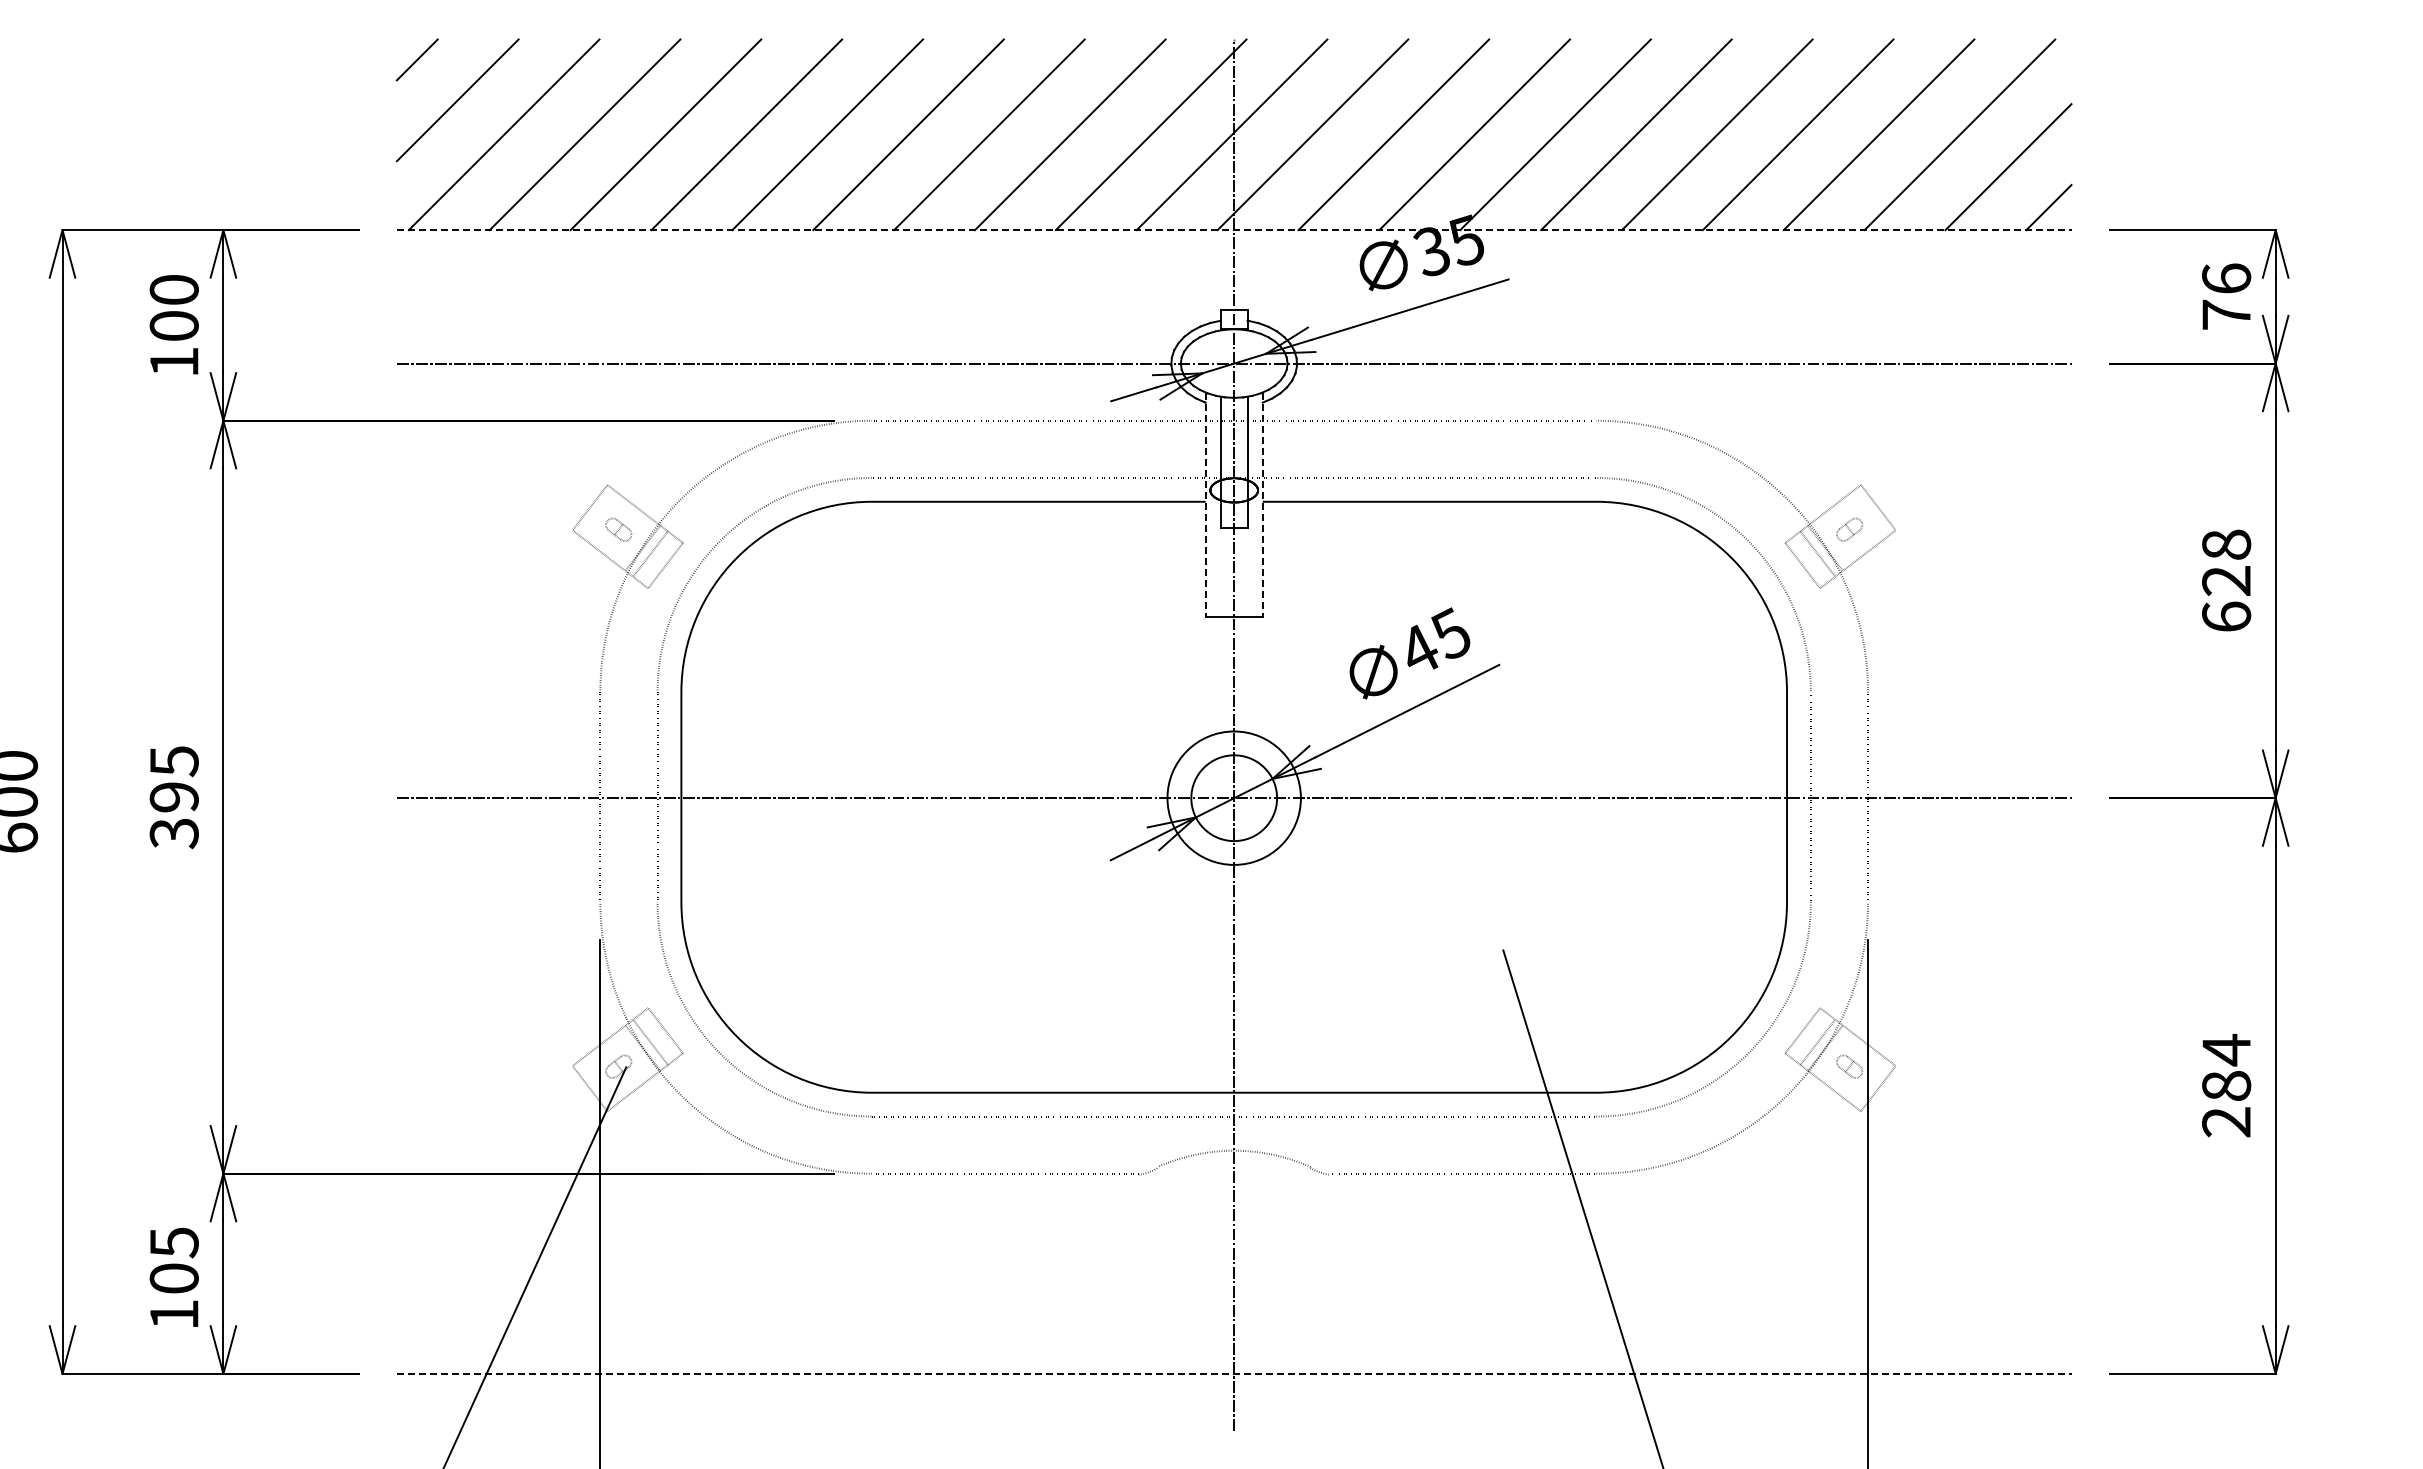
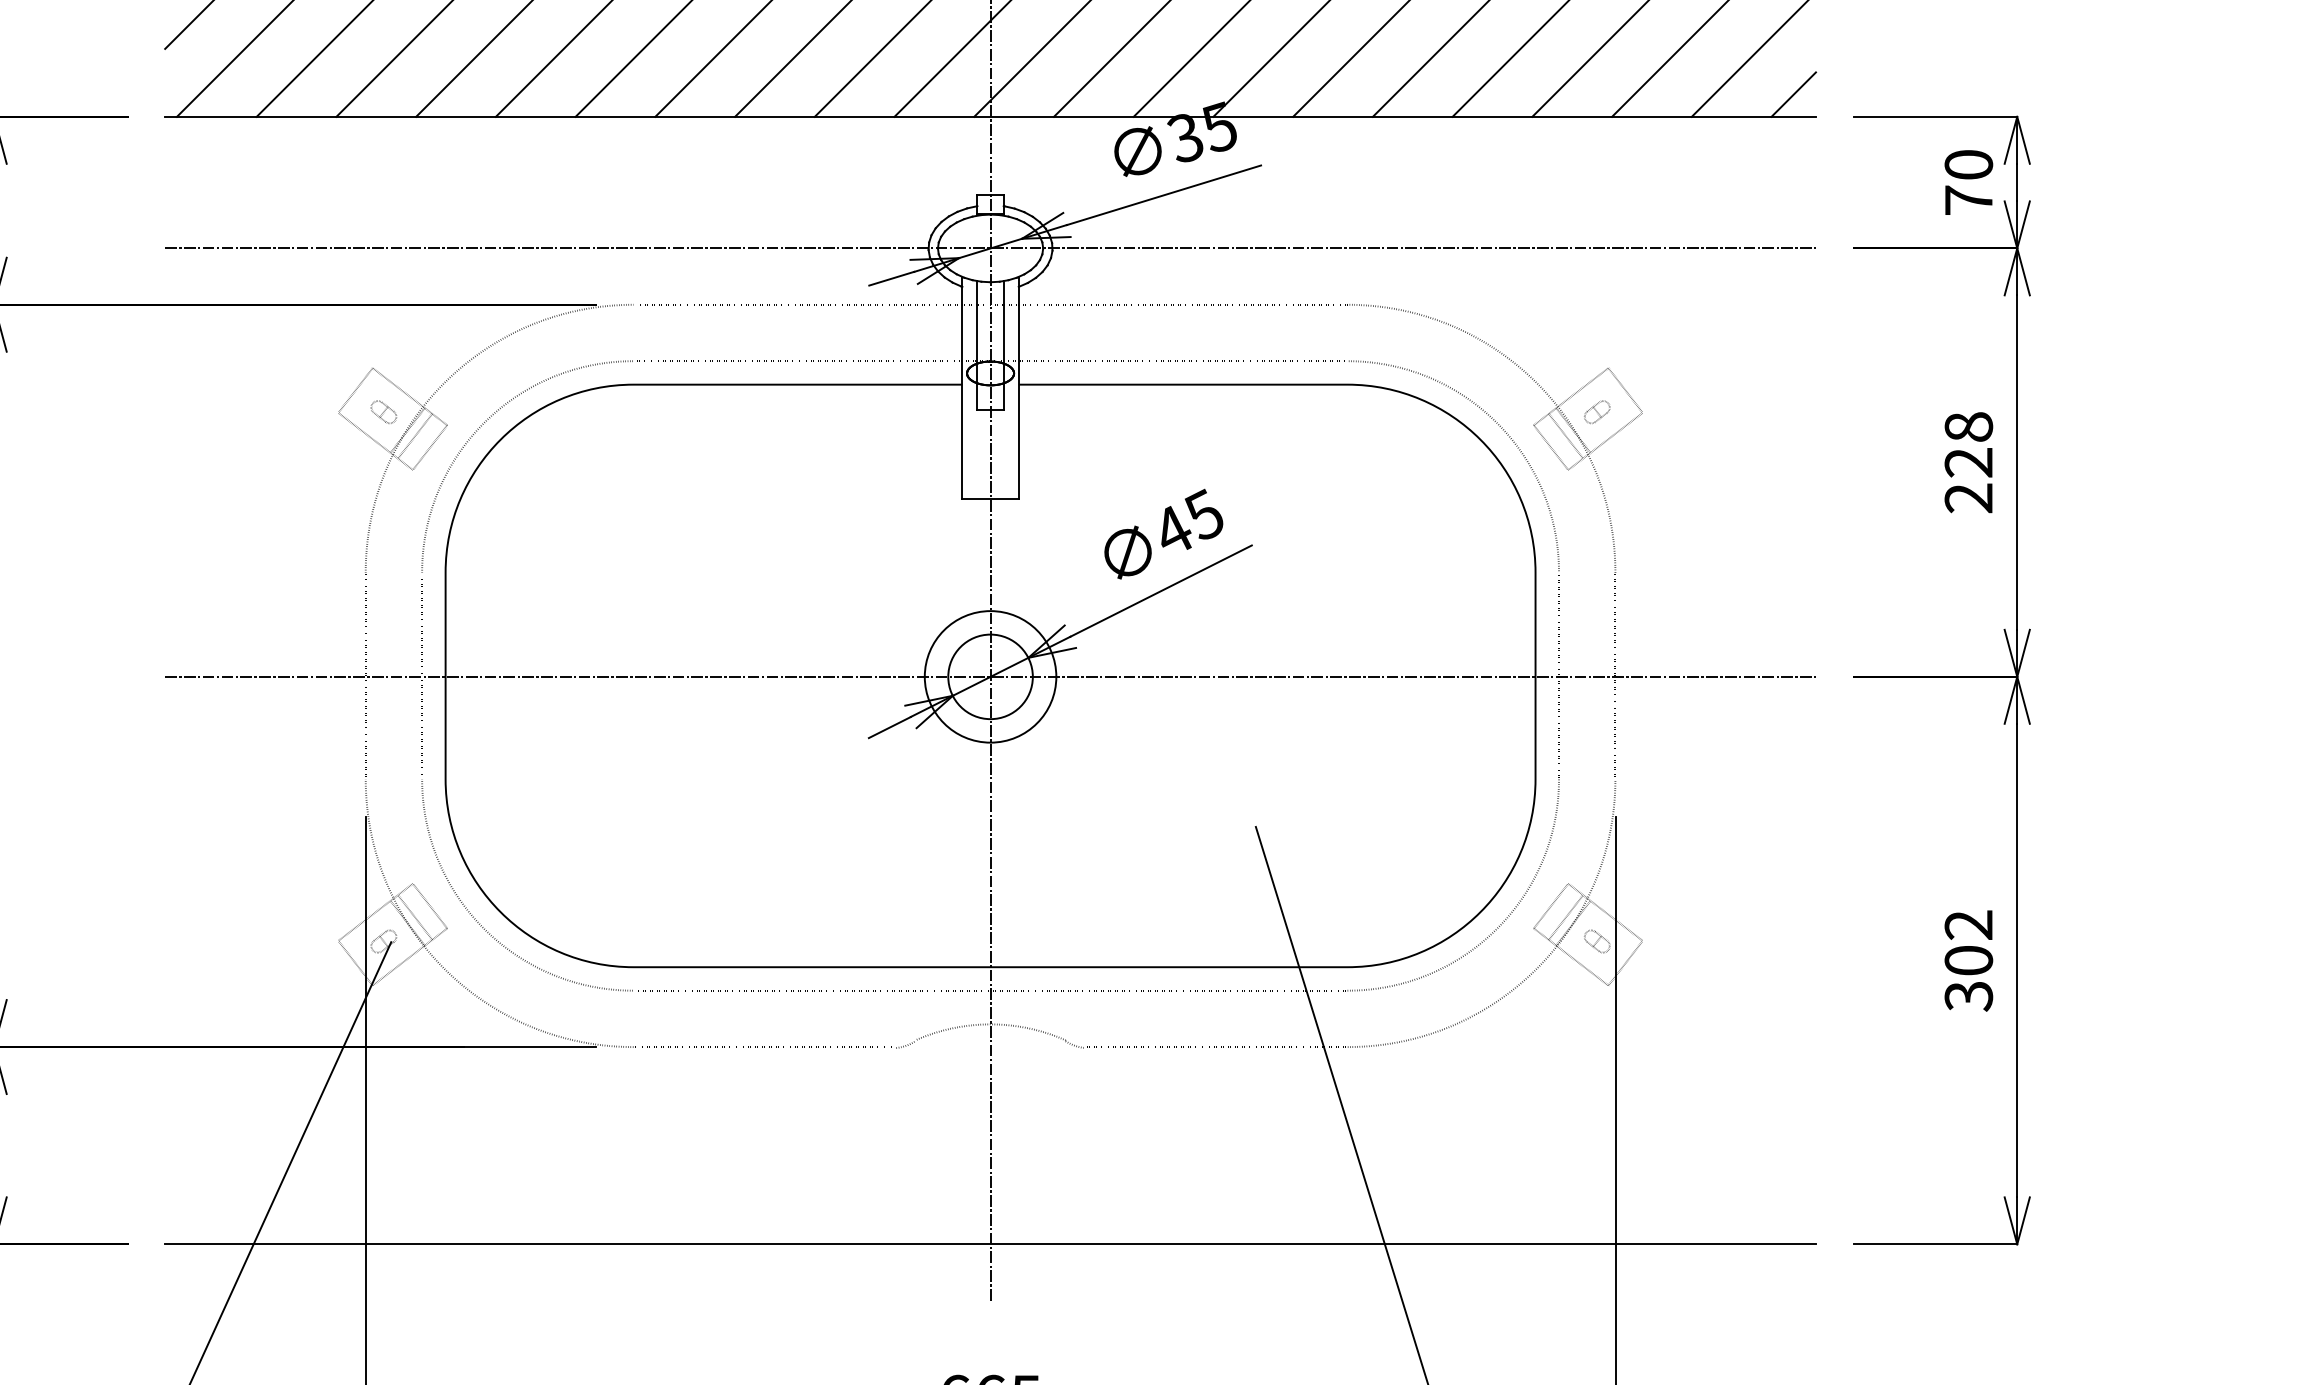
line: (1234, 230) -> (990, 117), dashed -> solid
text: (2226, 278) -> (1968, 164), 76 -> 70
line: (1205, 505) -> (962, 388), dashed -> solid
line: (1262, 505) -> (1018, 388), dashed -> solid
text: (2226, 616) -> (1968, 497), 628 -> 228
text: (2226, 1085) -> (1968, 960), 284 -> 302
line: (1234, 1373) -> (990, 1244), dashed -> solid

